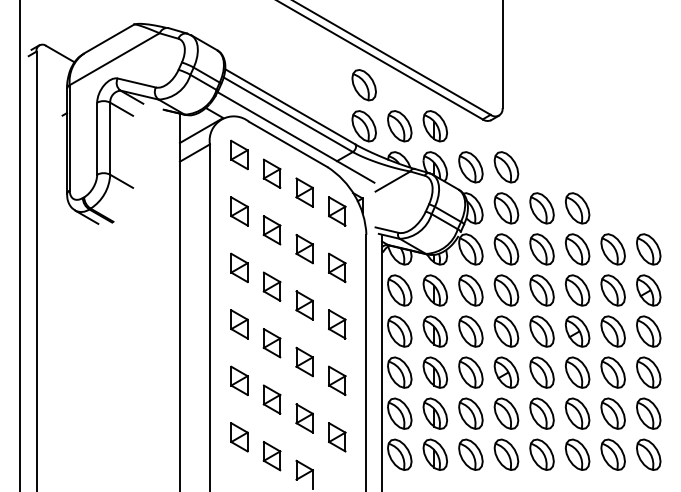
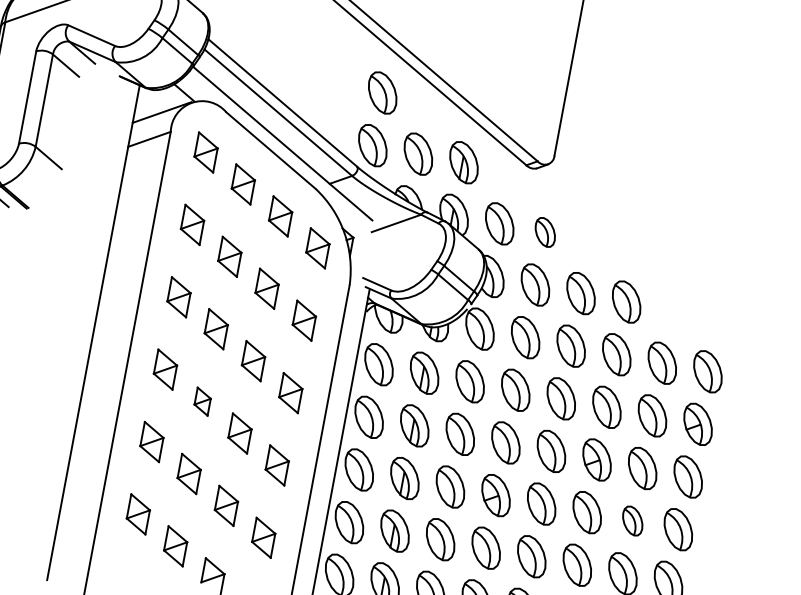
part: (506, 167) -> (545, 232), size x0.7
part: (271, 343) -> (201, 401), size x0.7
part: (612, 372) -> (632, 520), size x0.7

